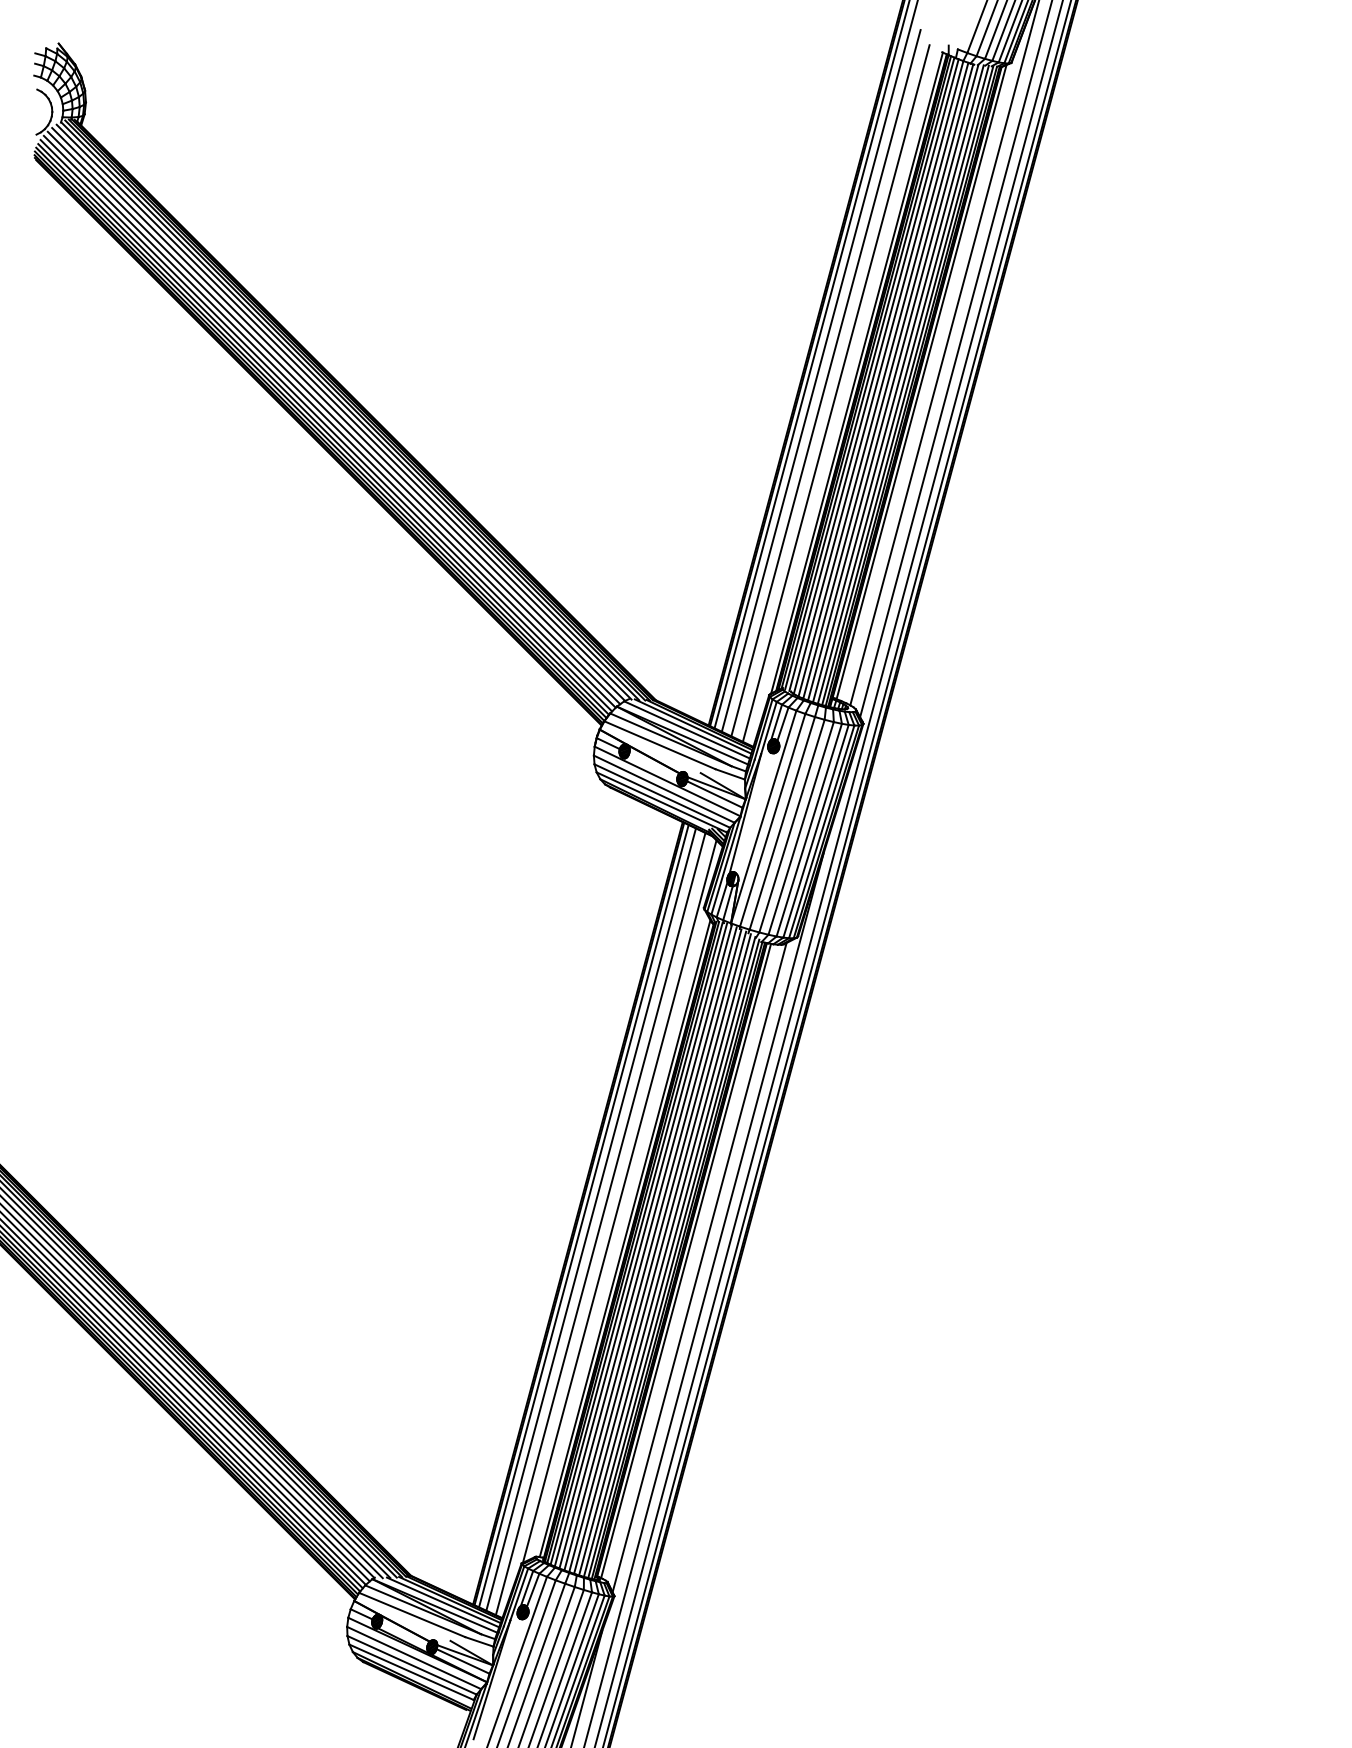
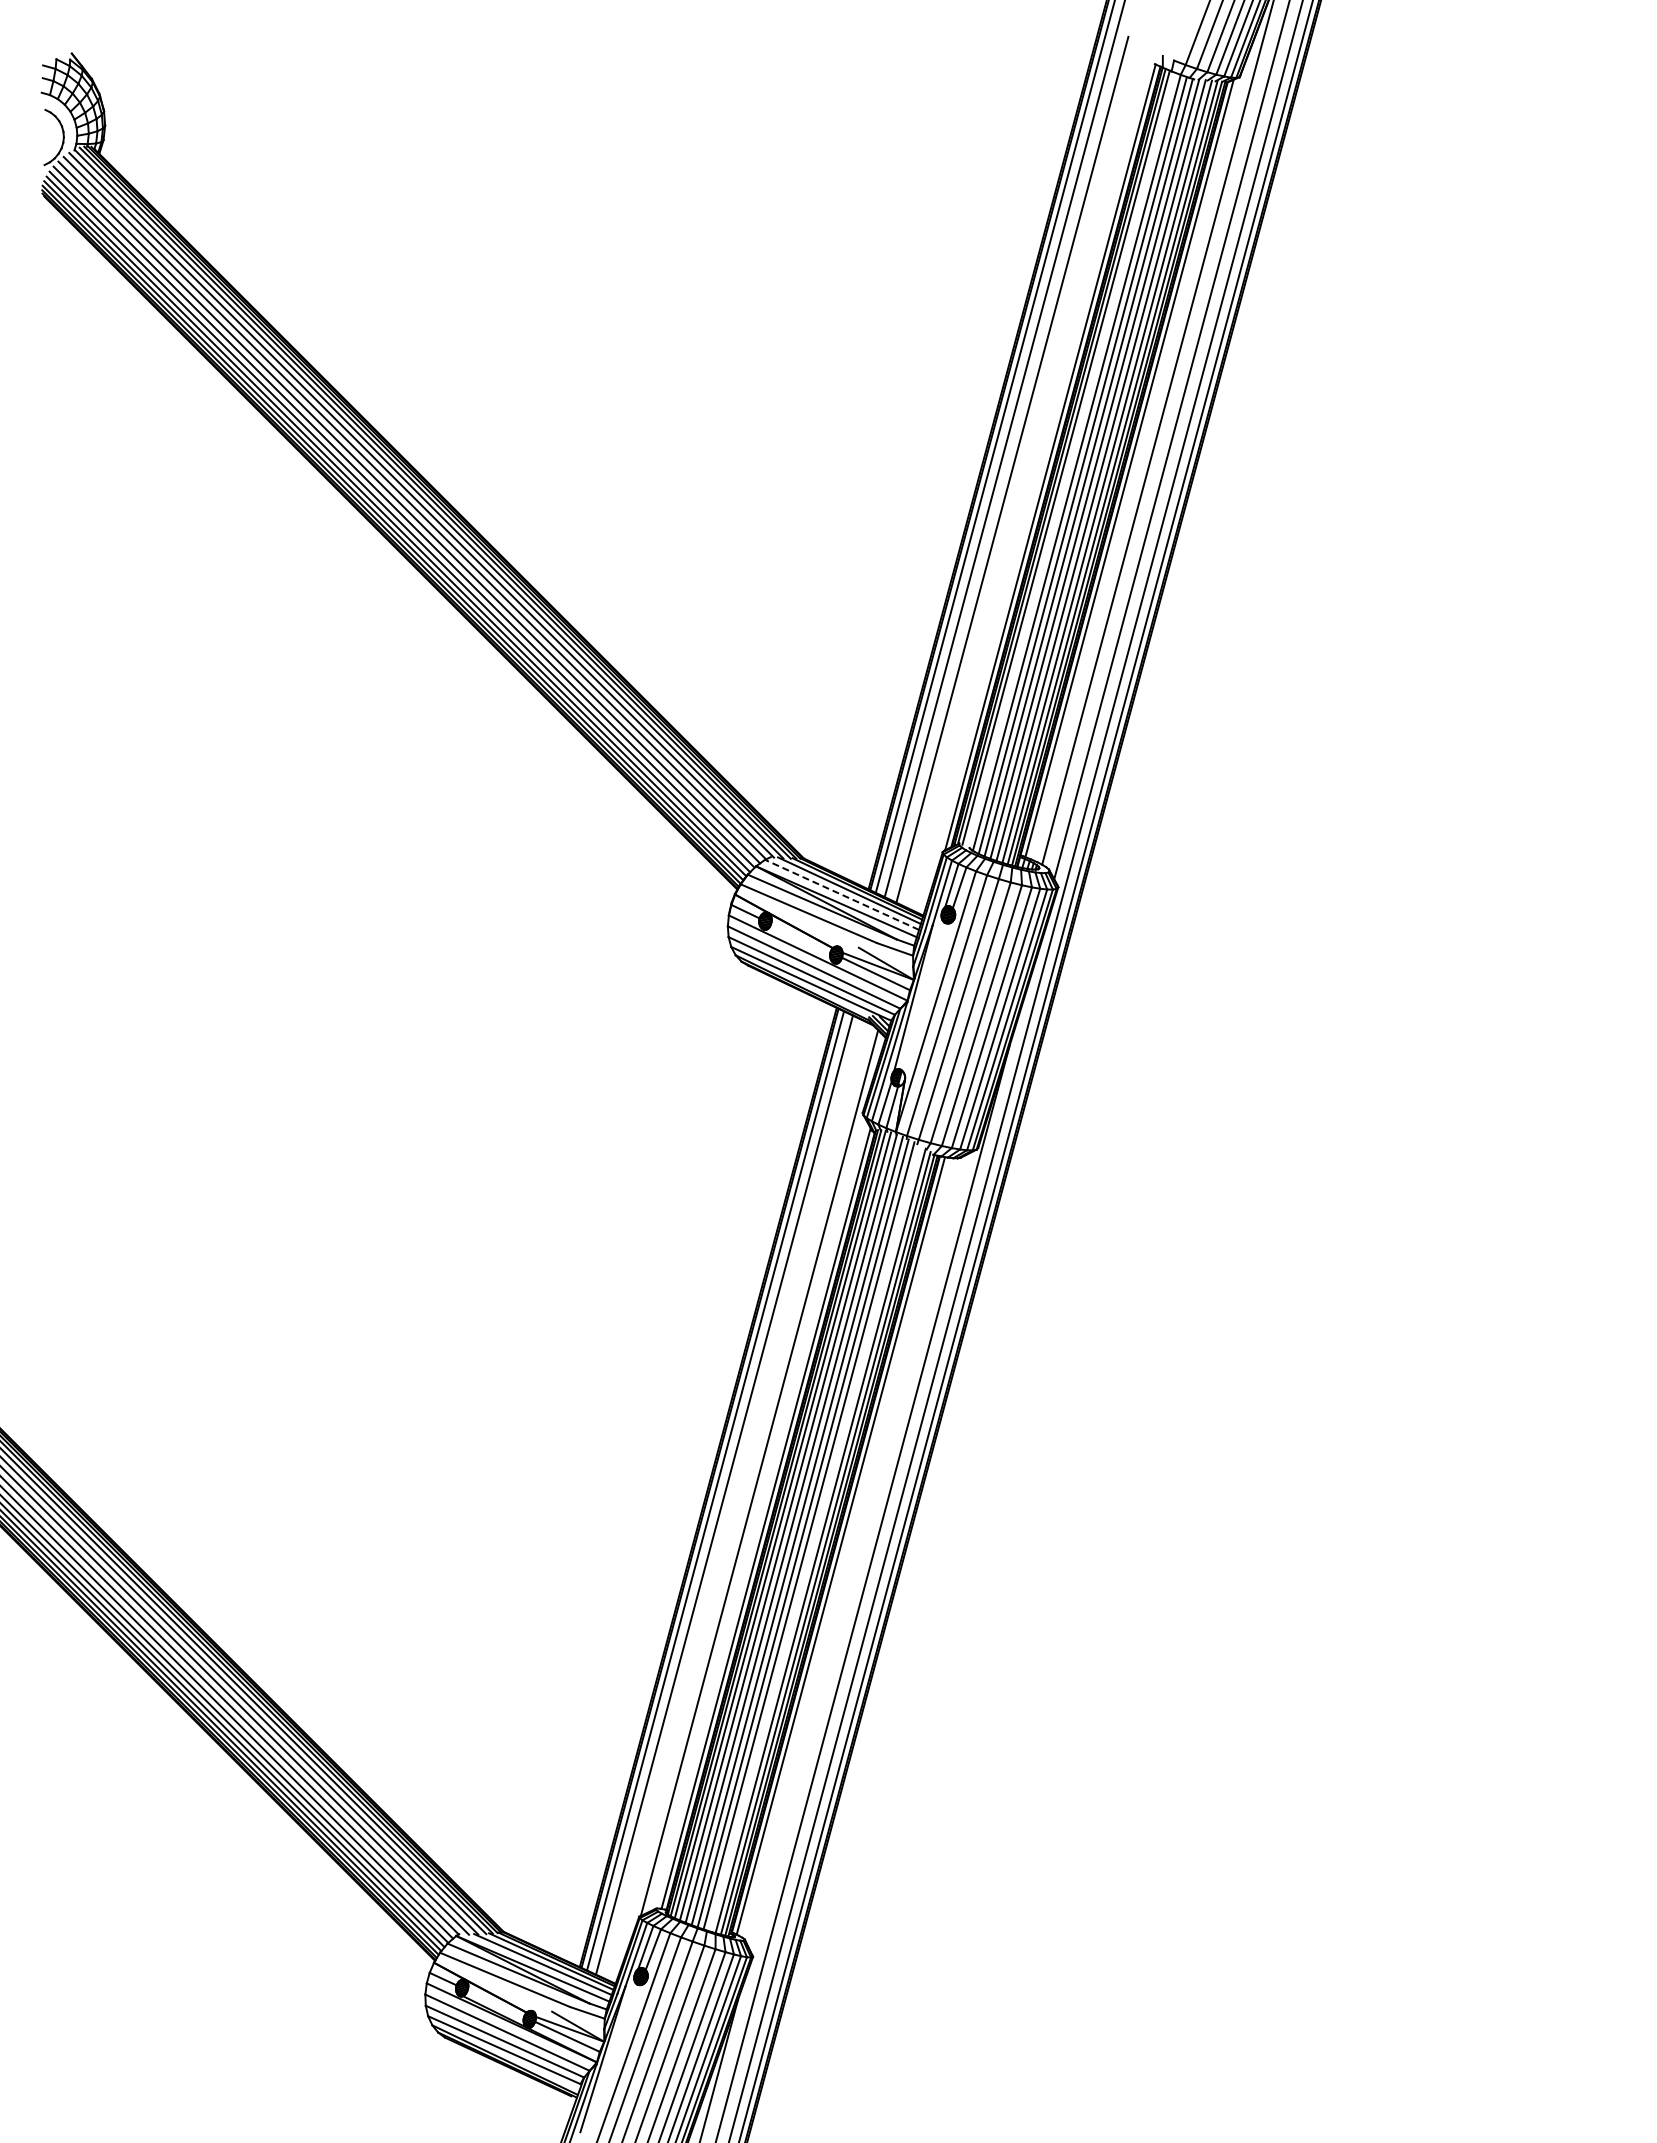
line: (874, 374) -> (1071, 459), removed
line: (835, 393) -> (1024, 482), removed
line: (687, 729) -> (842, 894), solid -> dashed
line: (600, 1223) -> (735, 1500), removed
line: (664, 1254) -> (814, 1538), removed
line: (699, 1267) -> (857, 1554), removed

